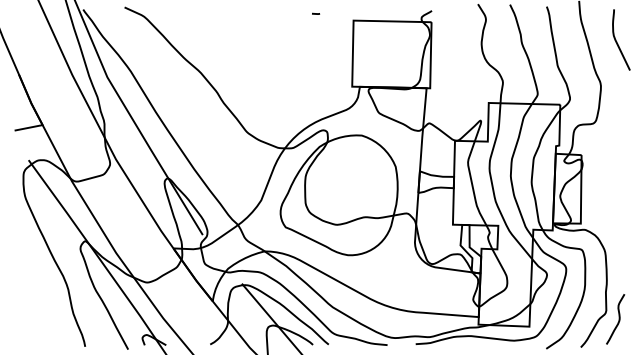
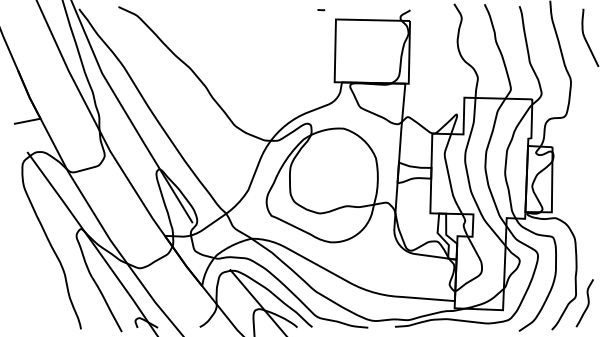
line: (316, 14) -> (321, 10), moved

